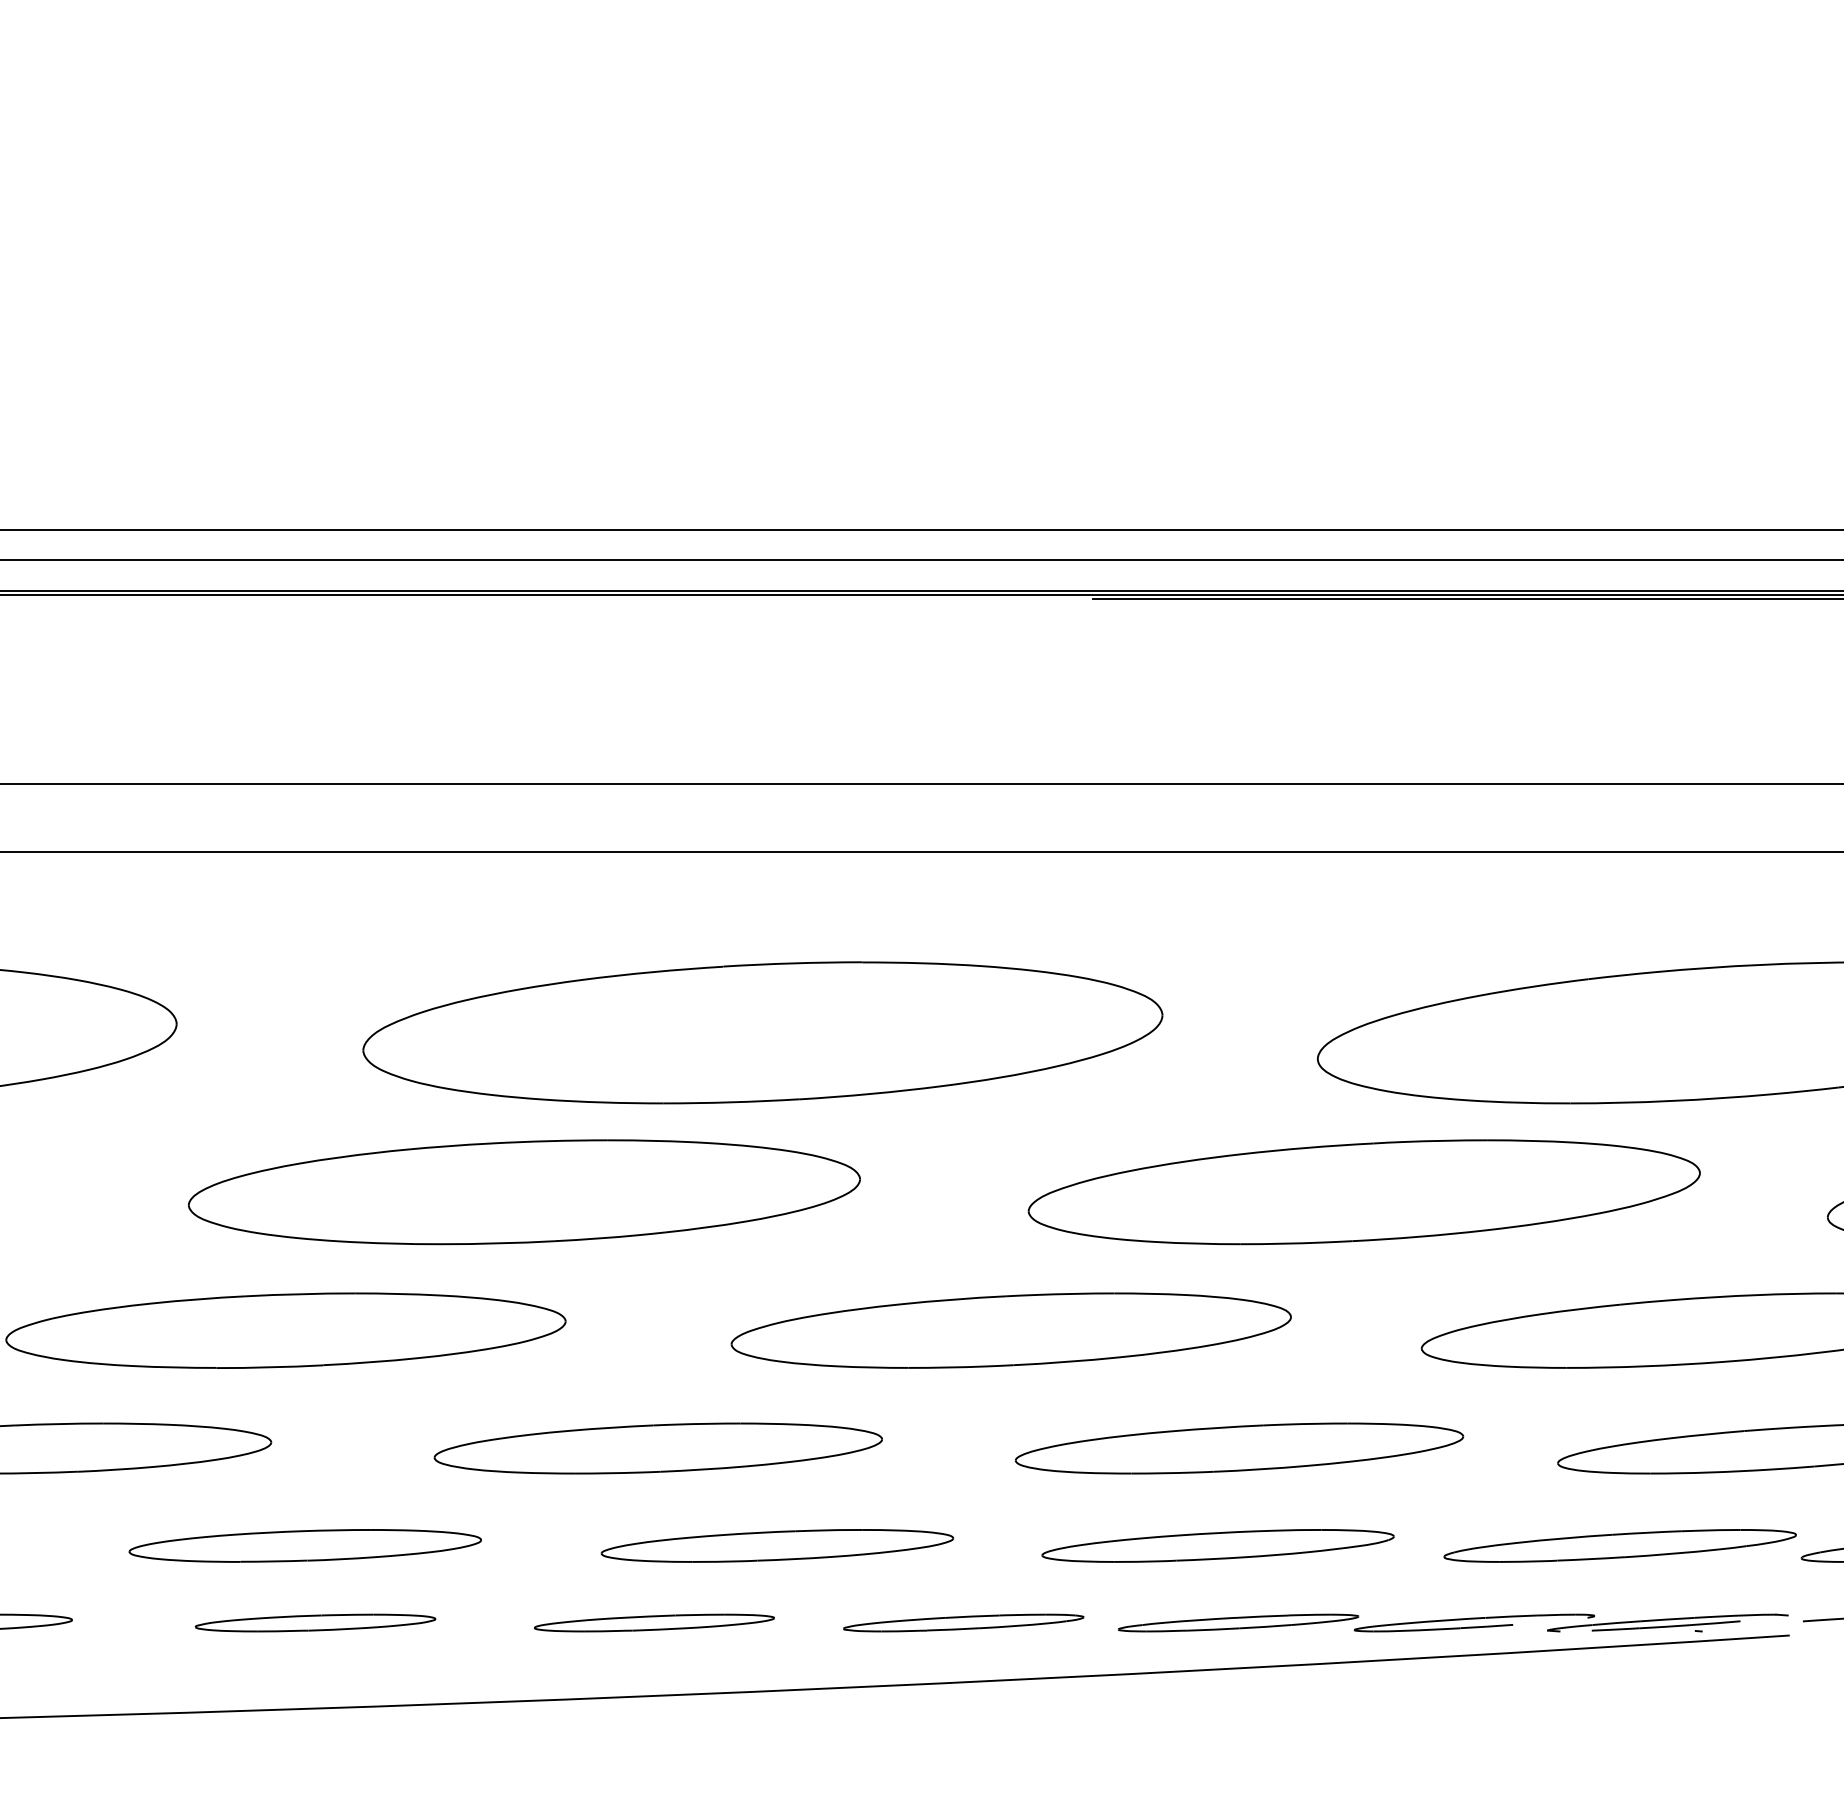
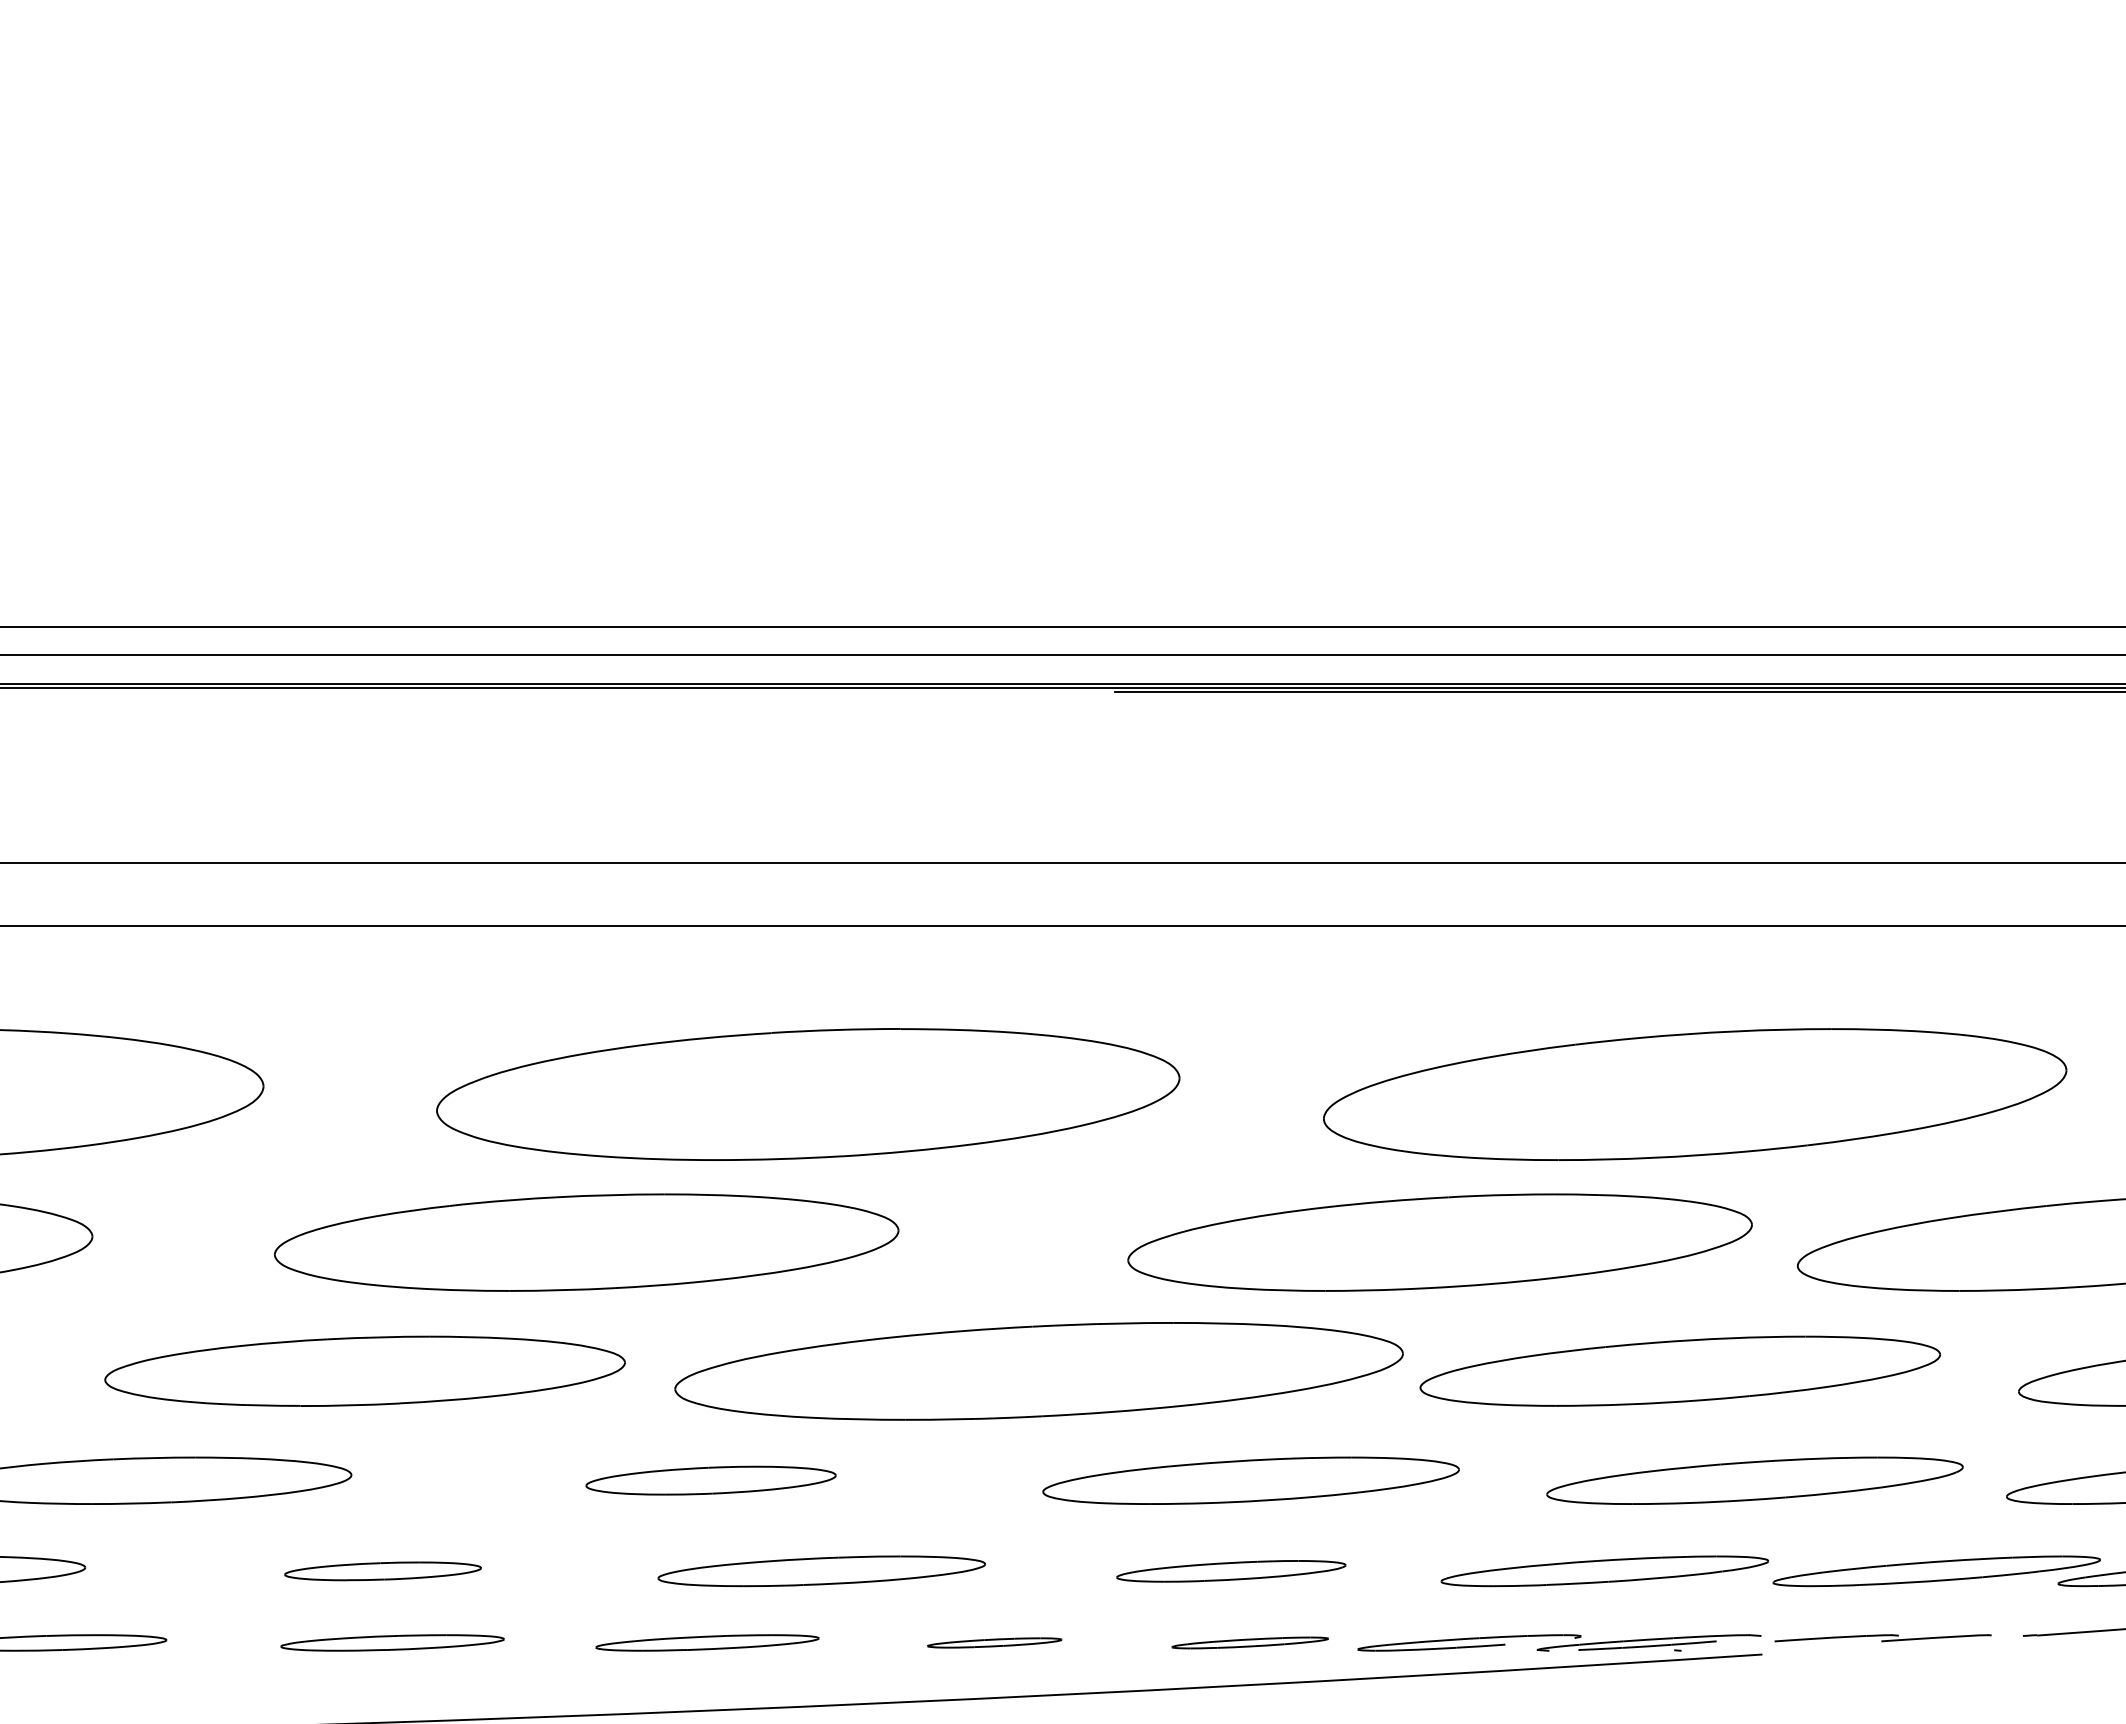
part: (1363, 1192) -> (1439, 1242), moved
part: (1010, 1329) -> (1038, 1370), size x1.4
part: (657, 1448) -> (710, 1480), size x0.6
part: (304, 1546) -> (382, 1571), size x0.6
part: (1218, 1546) -> (1231, 1571), size x0.7
part: (963, 1622) -> (994, 1642), size x0.6
part: (1238, 1622) -> (1250, 1642), size x0.7

